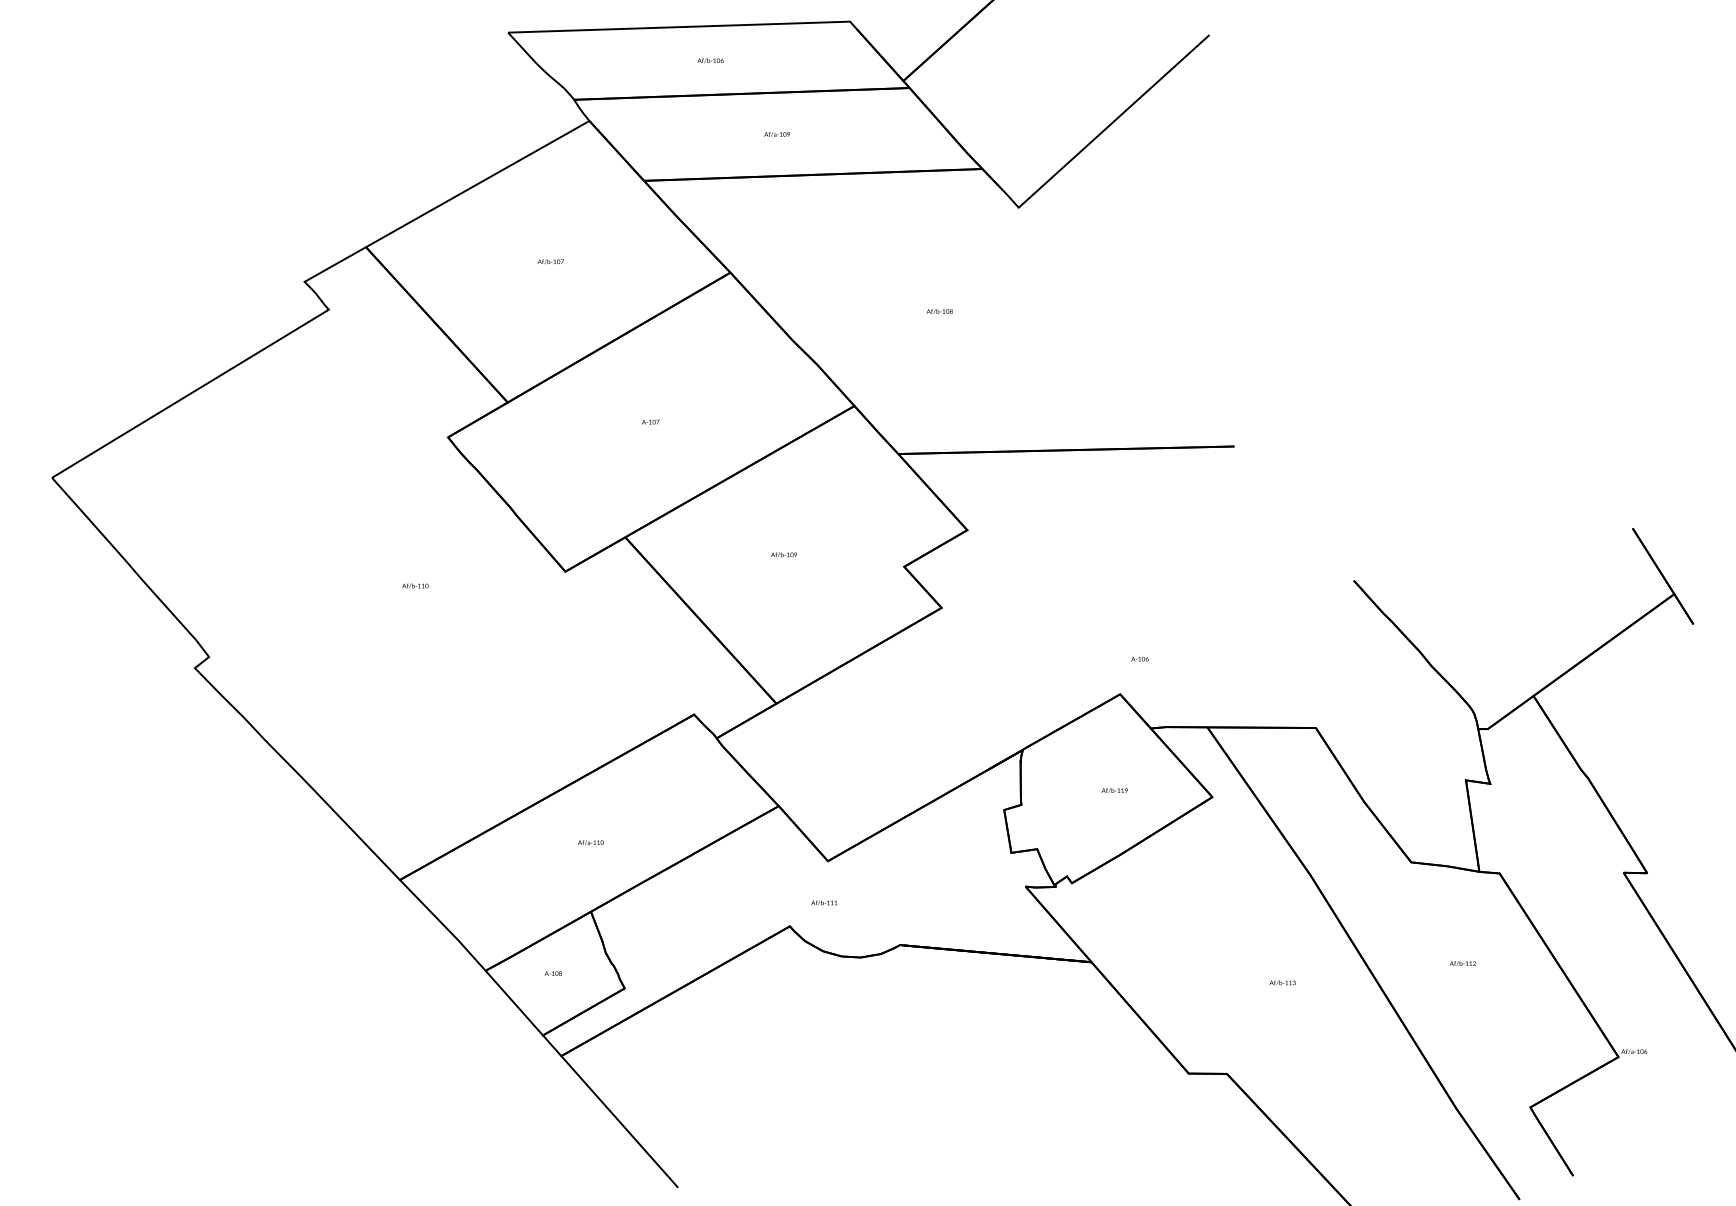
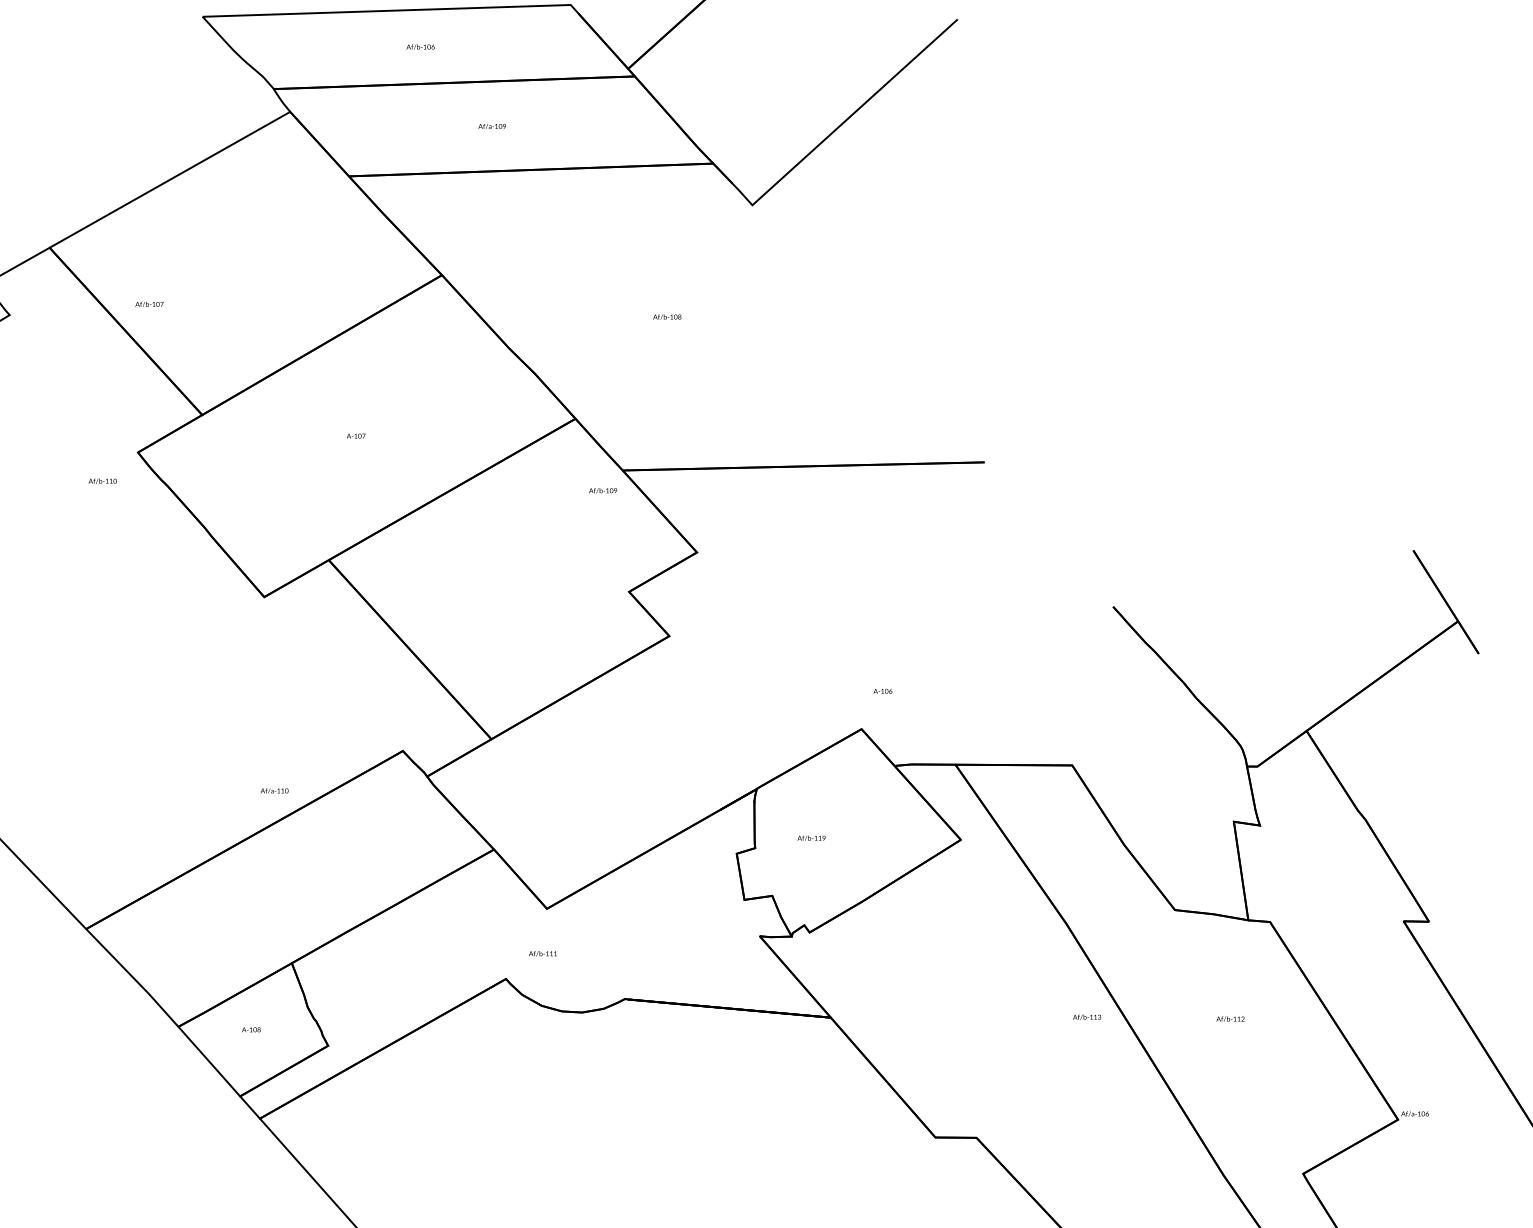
text: (550, 261) -> (149, 304), moved
text: (783, 554) -> (602, 490), moved
text: (415, 585) -> (102, 480), moved
text: (1114, 790) -> (811, 838), moved
text: (590, 842) -> (274, 790), moved
text: (1282, 982) -> (1086, 1016), moved

